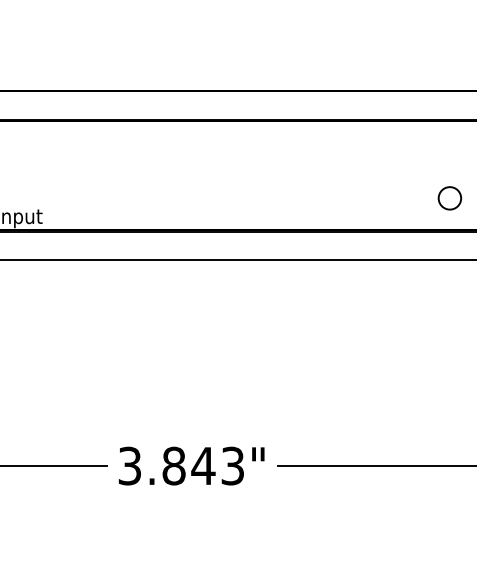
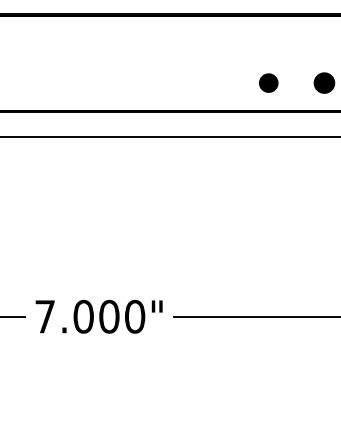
part: (385, 198) -> (268, 83), added
fill: (449, 198) -> (324, 83), added
text: (181, 465) -> (90, 316), 3.843" -> 7.000"

